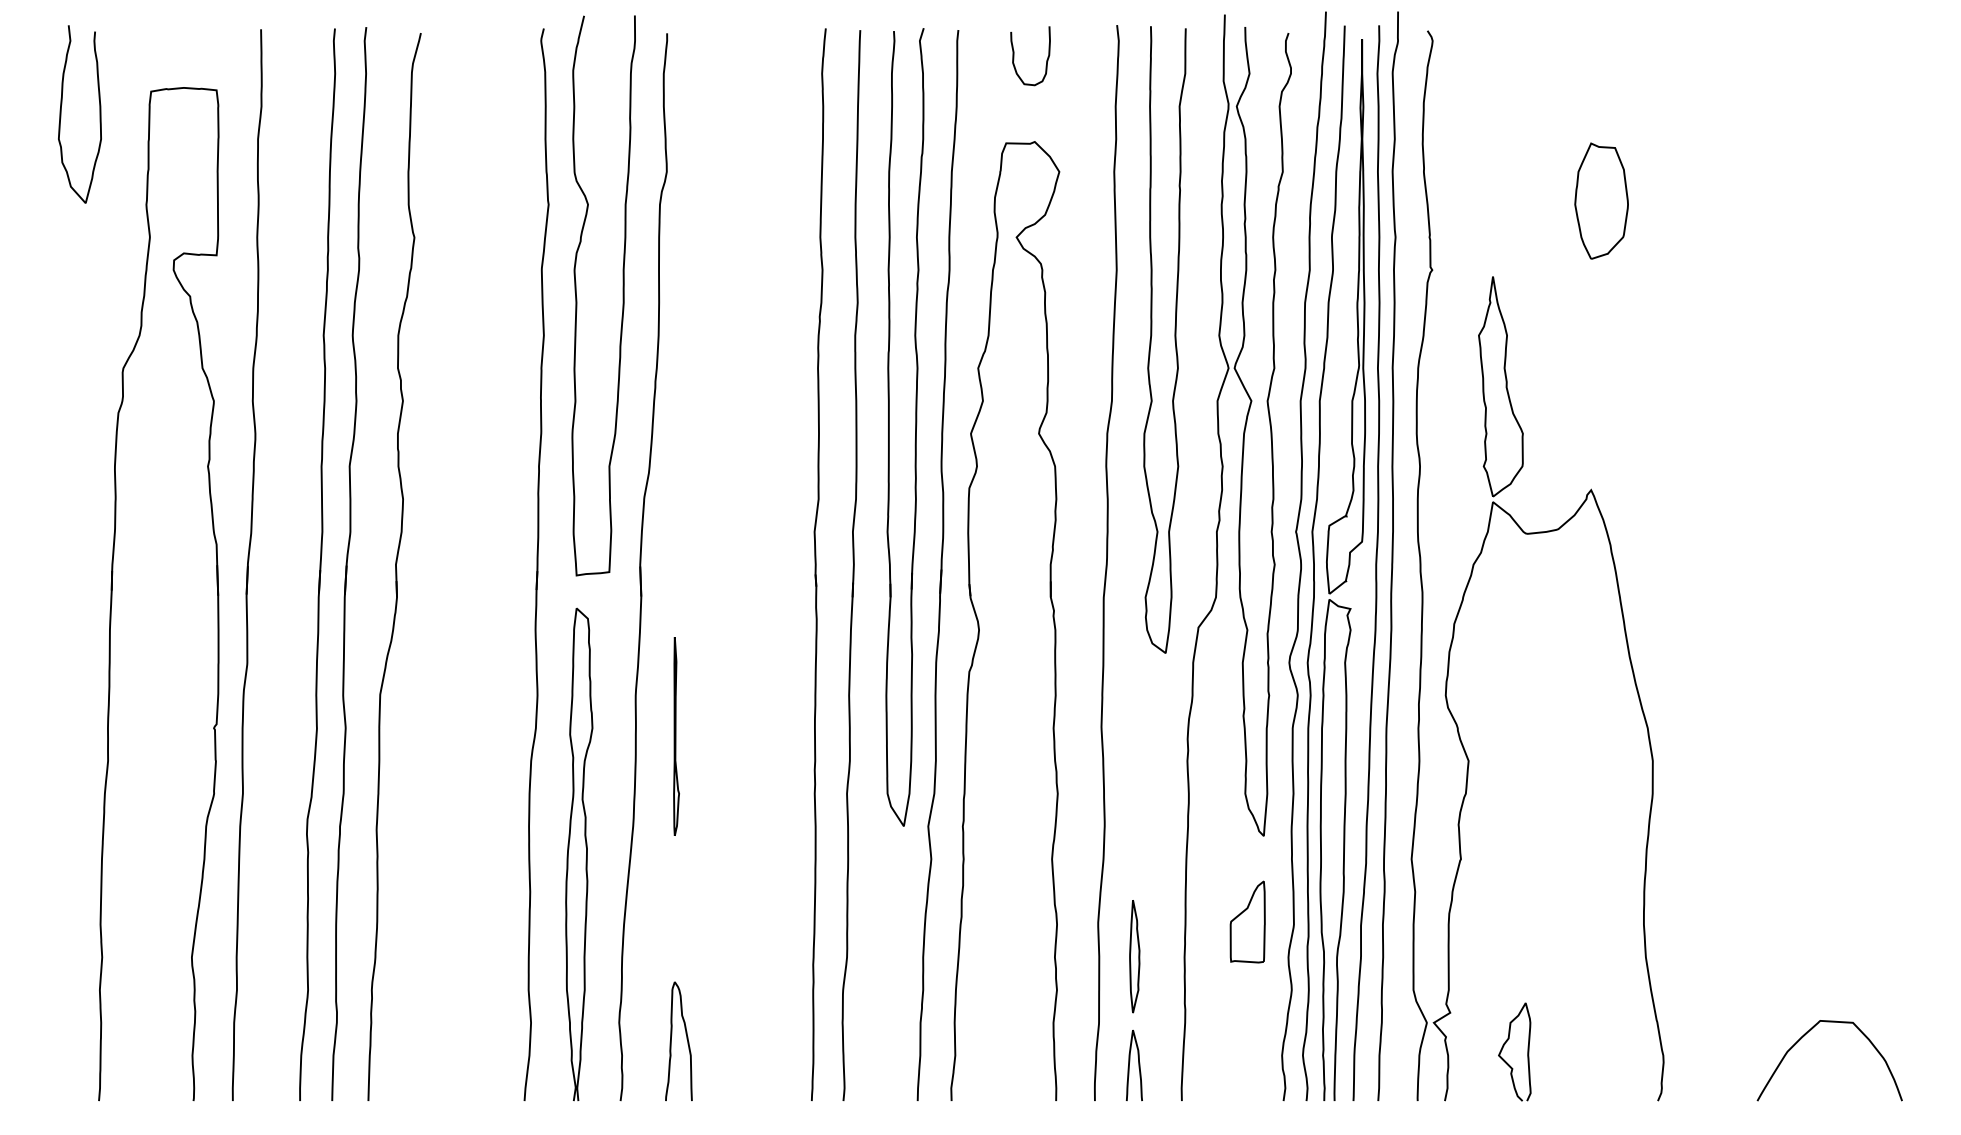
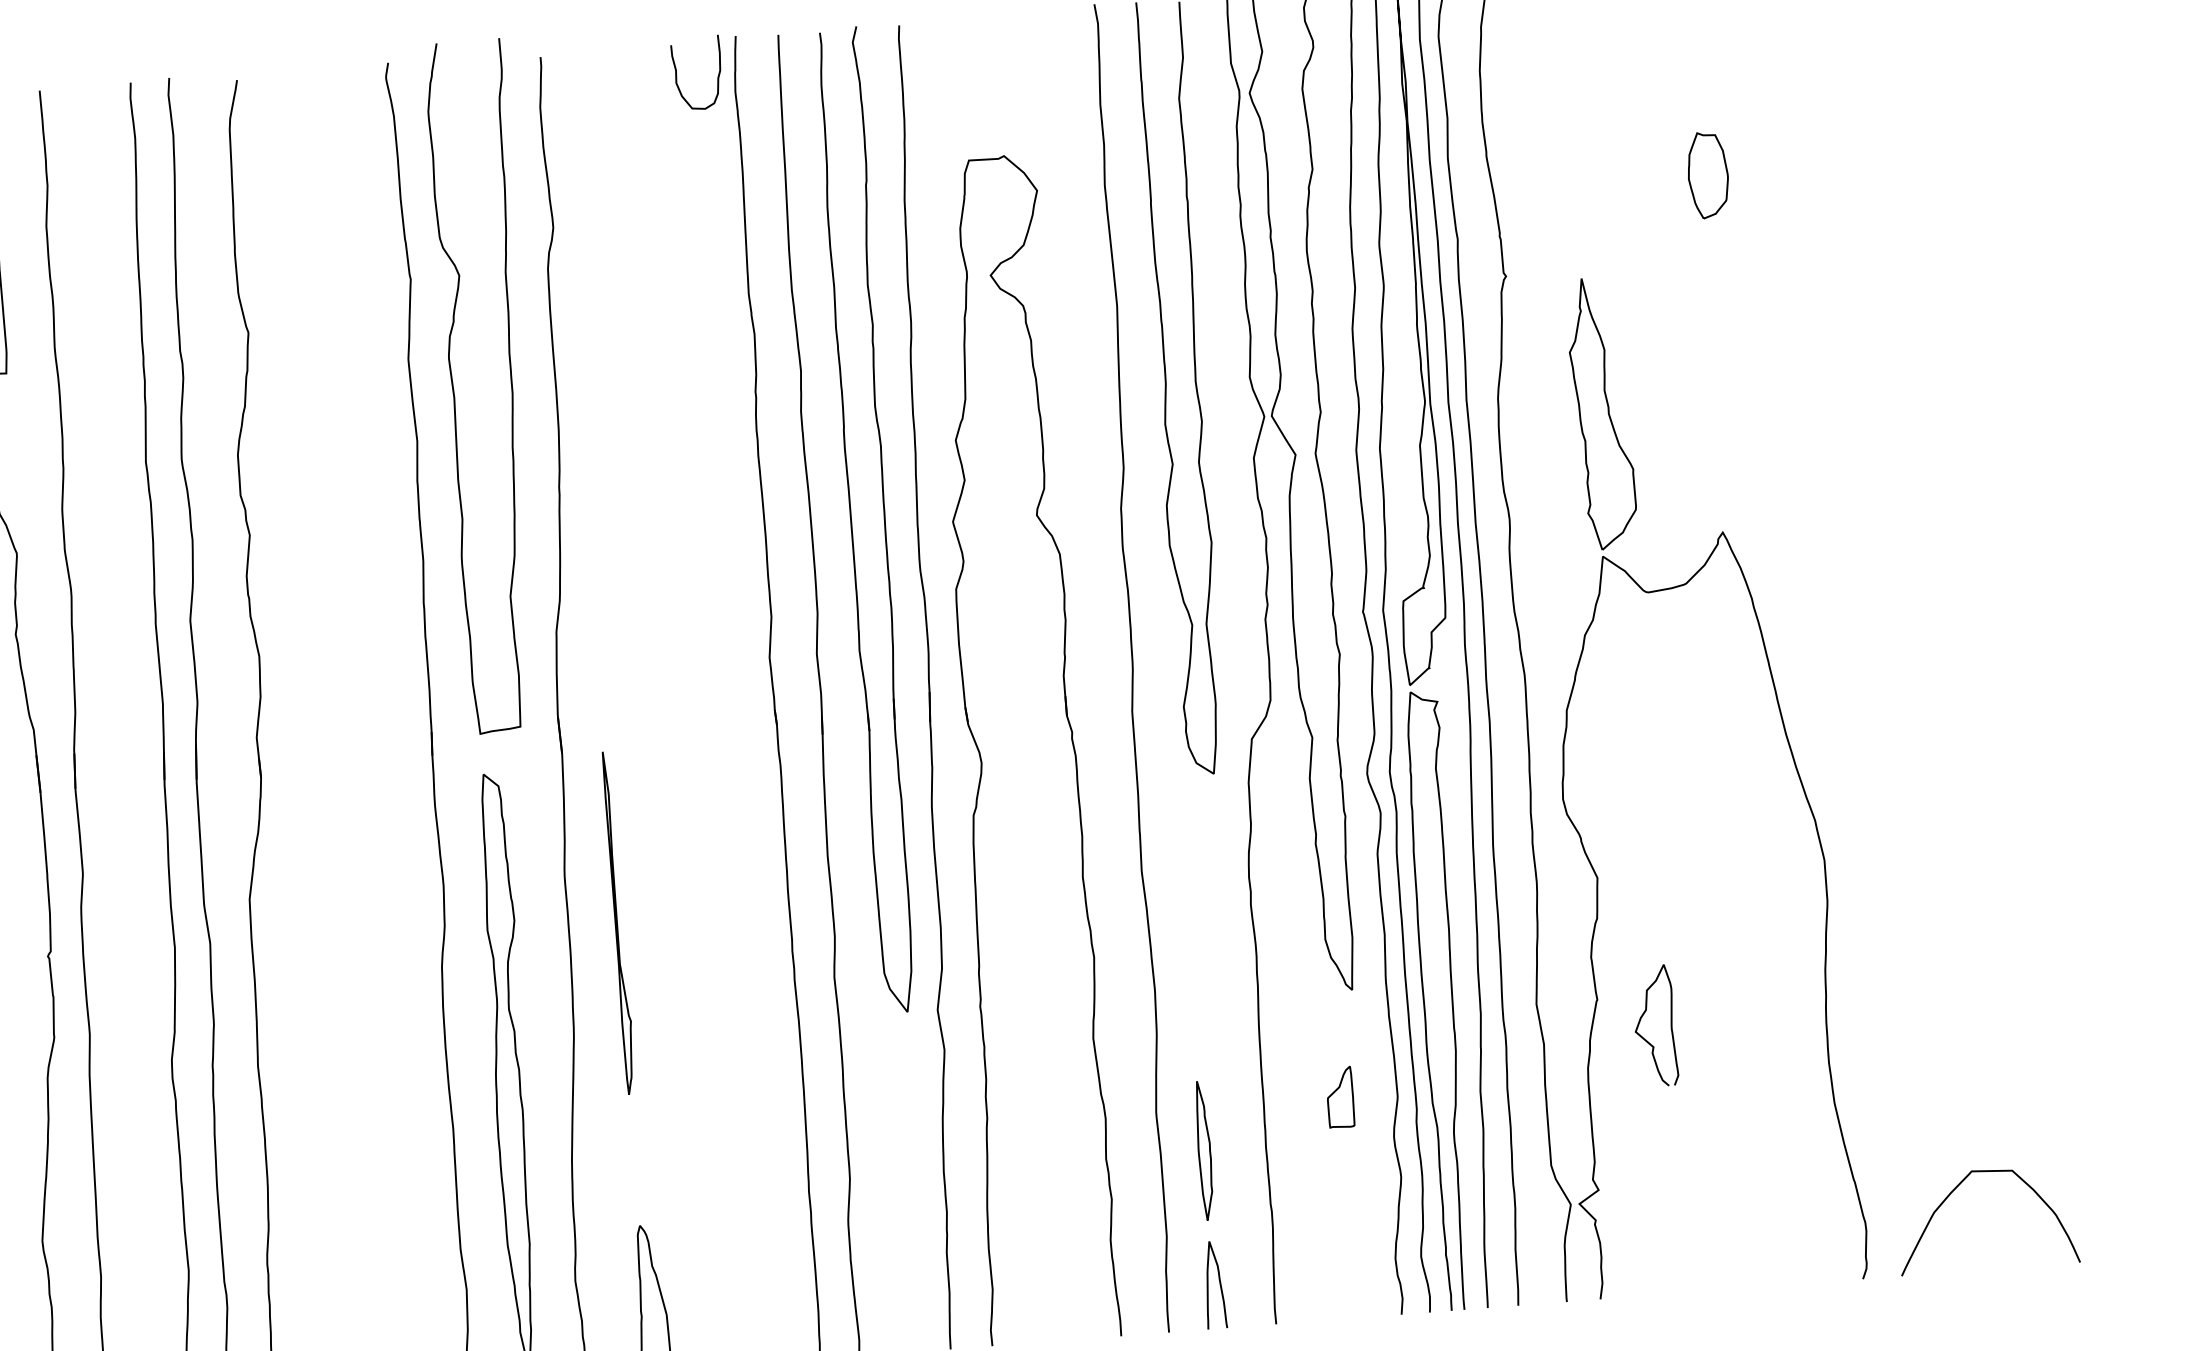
curve: (1014, 56) -> (677, 75), moved
part: (1601, 200) -> (1708, 174), size x0.6
part: (676, 736) -> (618, 922), size x1.4
part: (1247, 921) -> (1340, 1096), size x0.6
curve: (1805, 1035) -> (1954, 1190), moved
curve: (1504, 1046) -> (1641, 1020), moved

